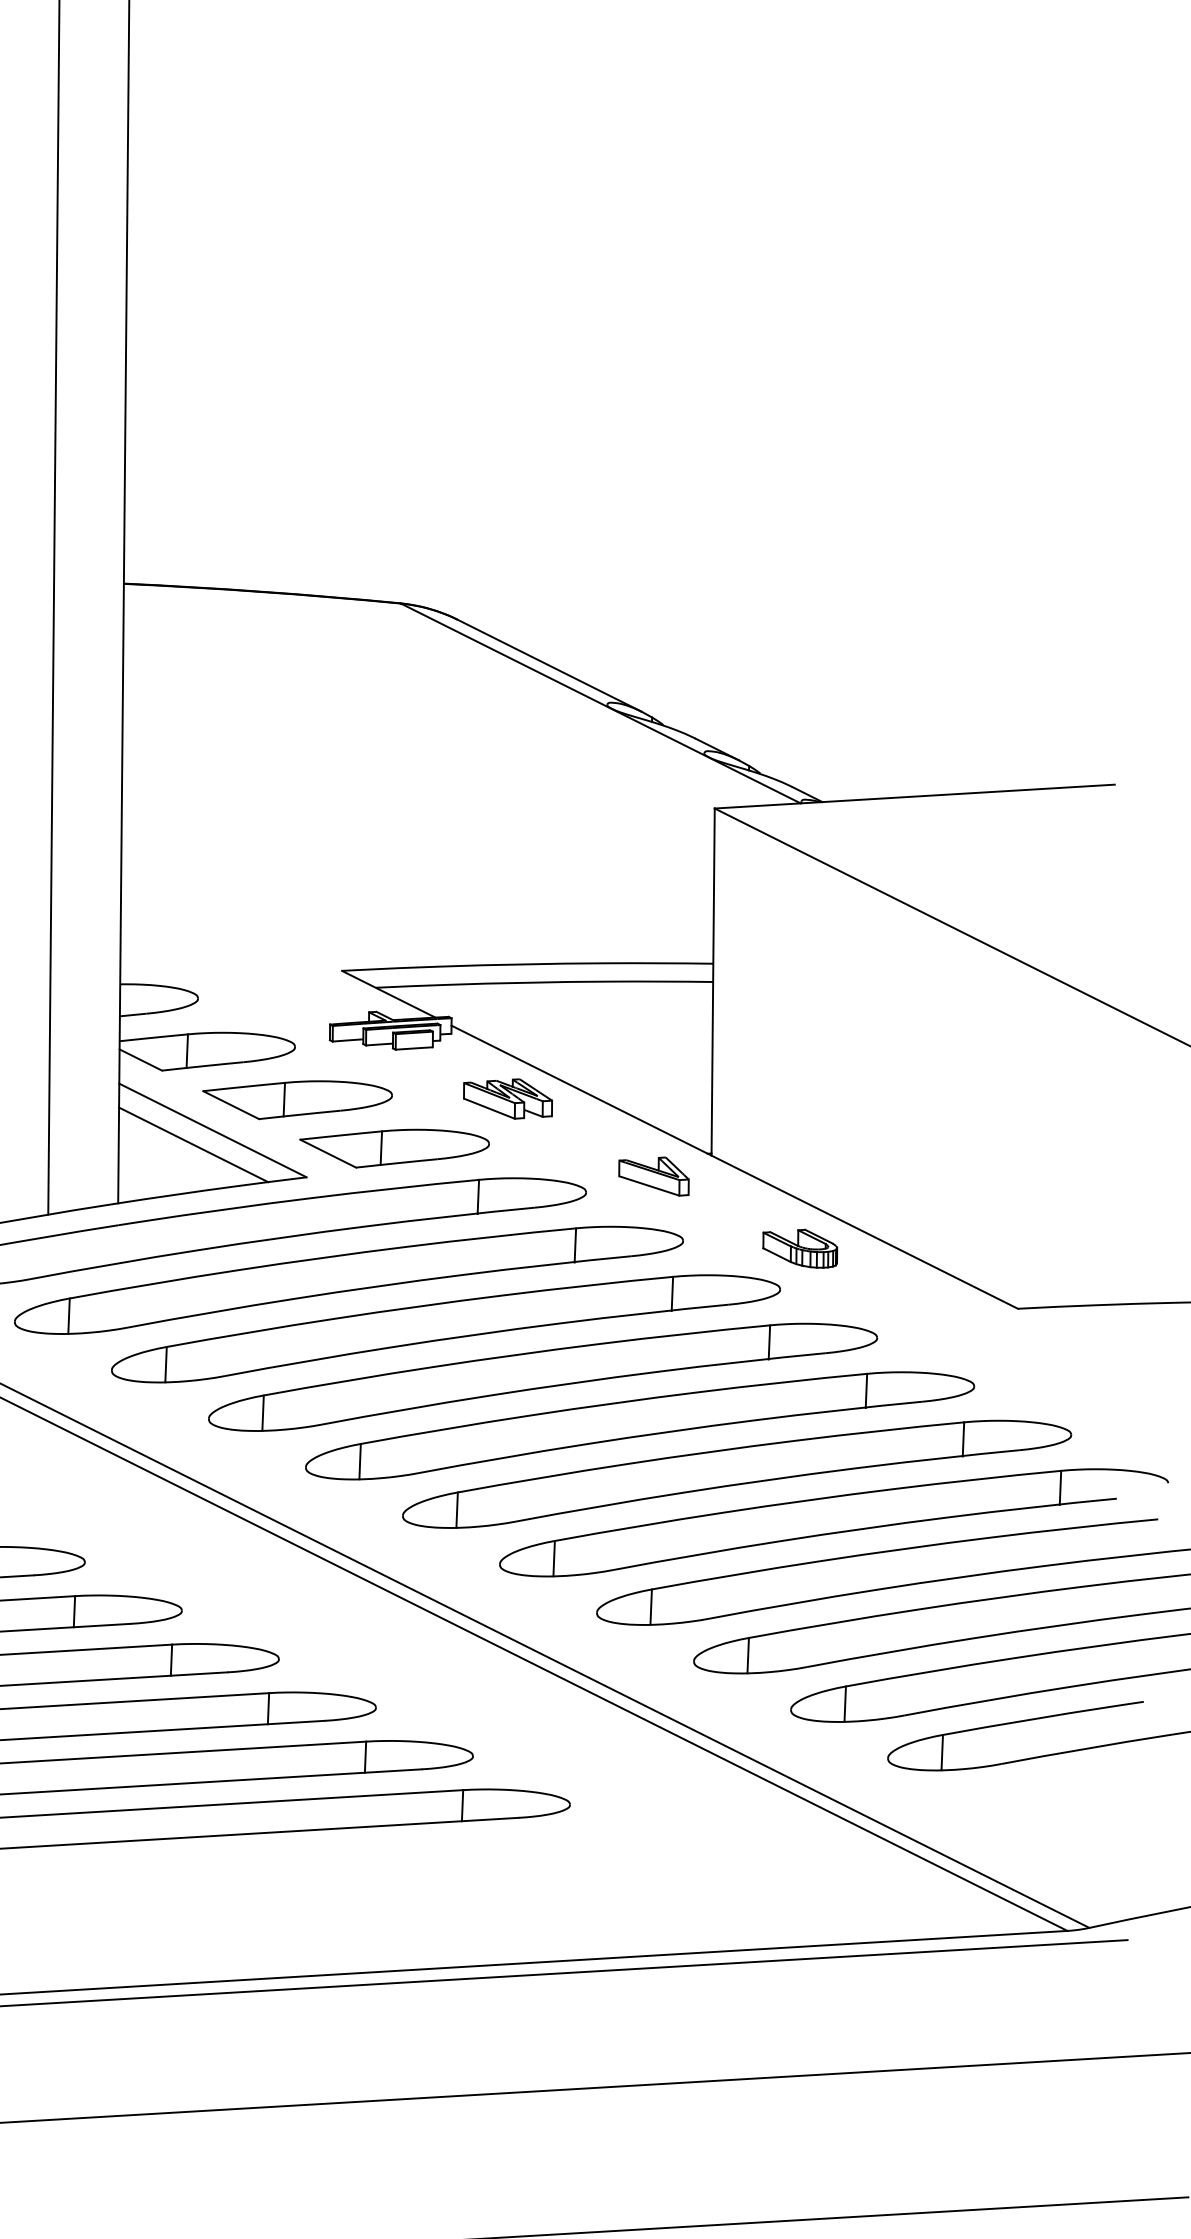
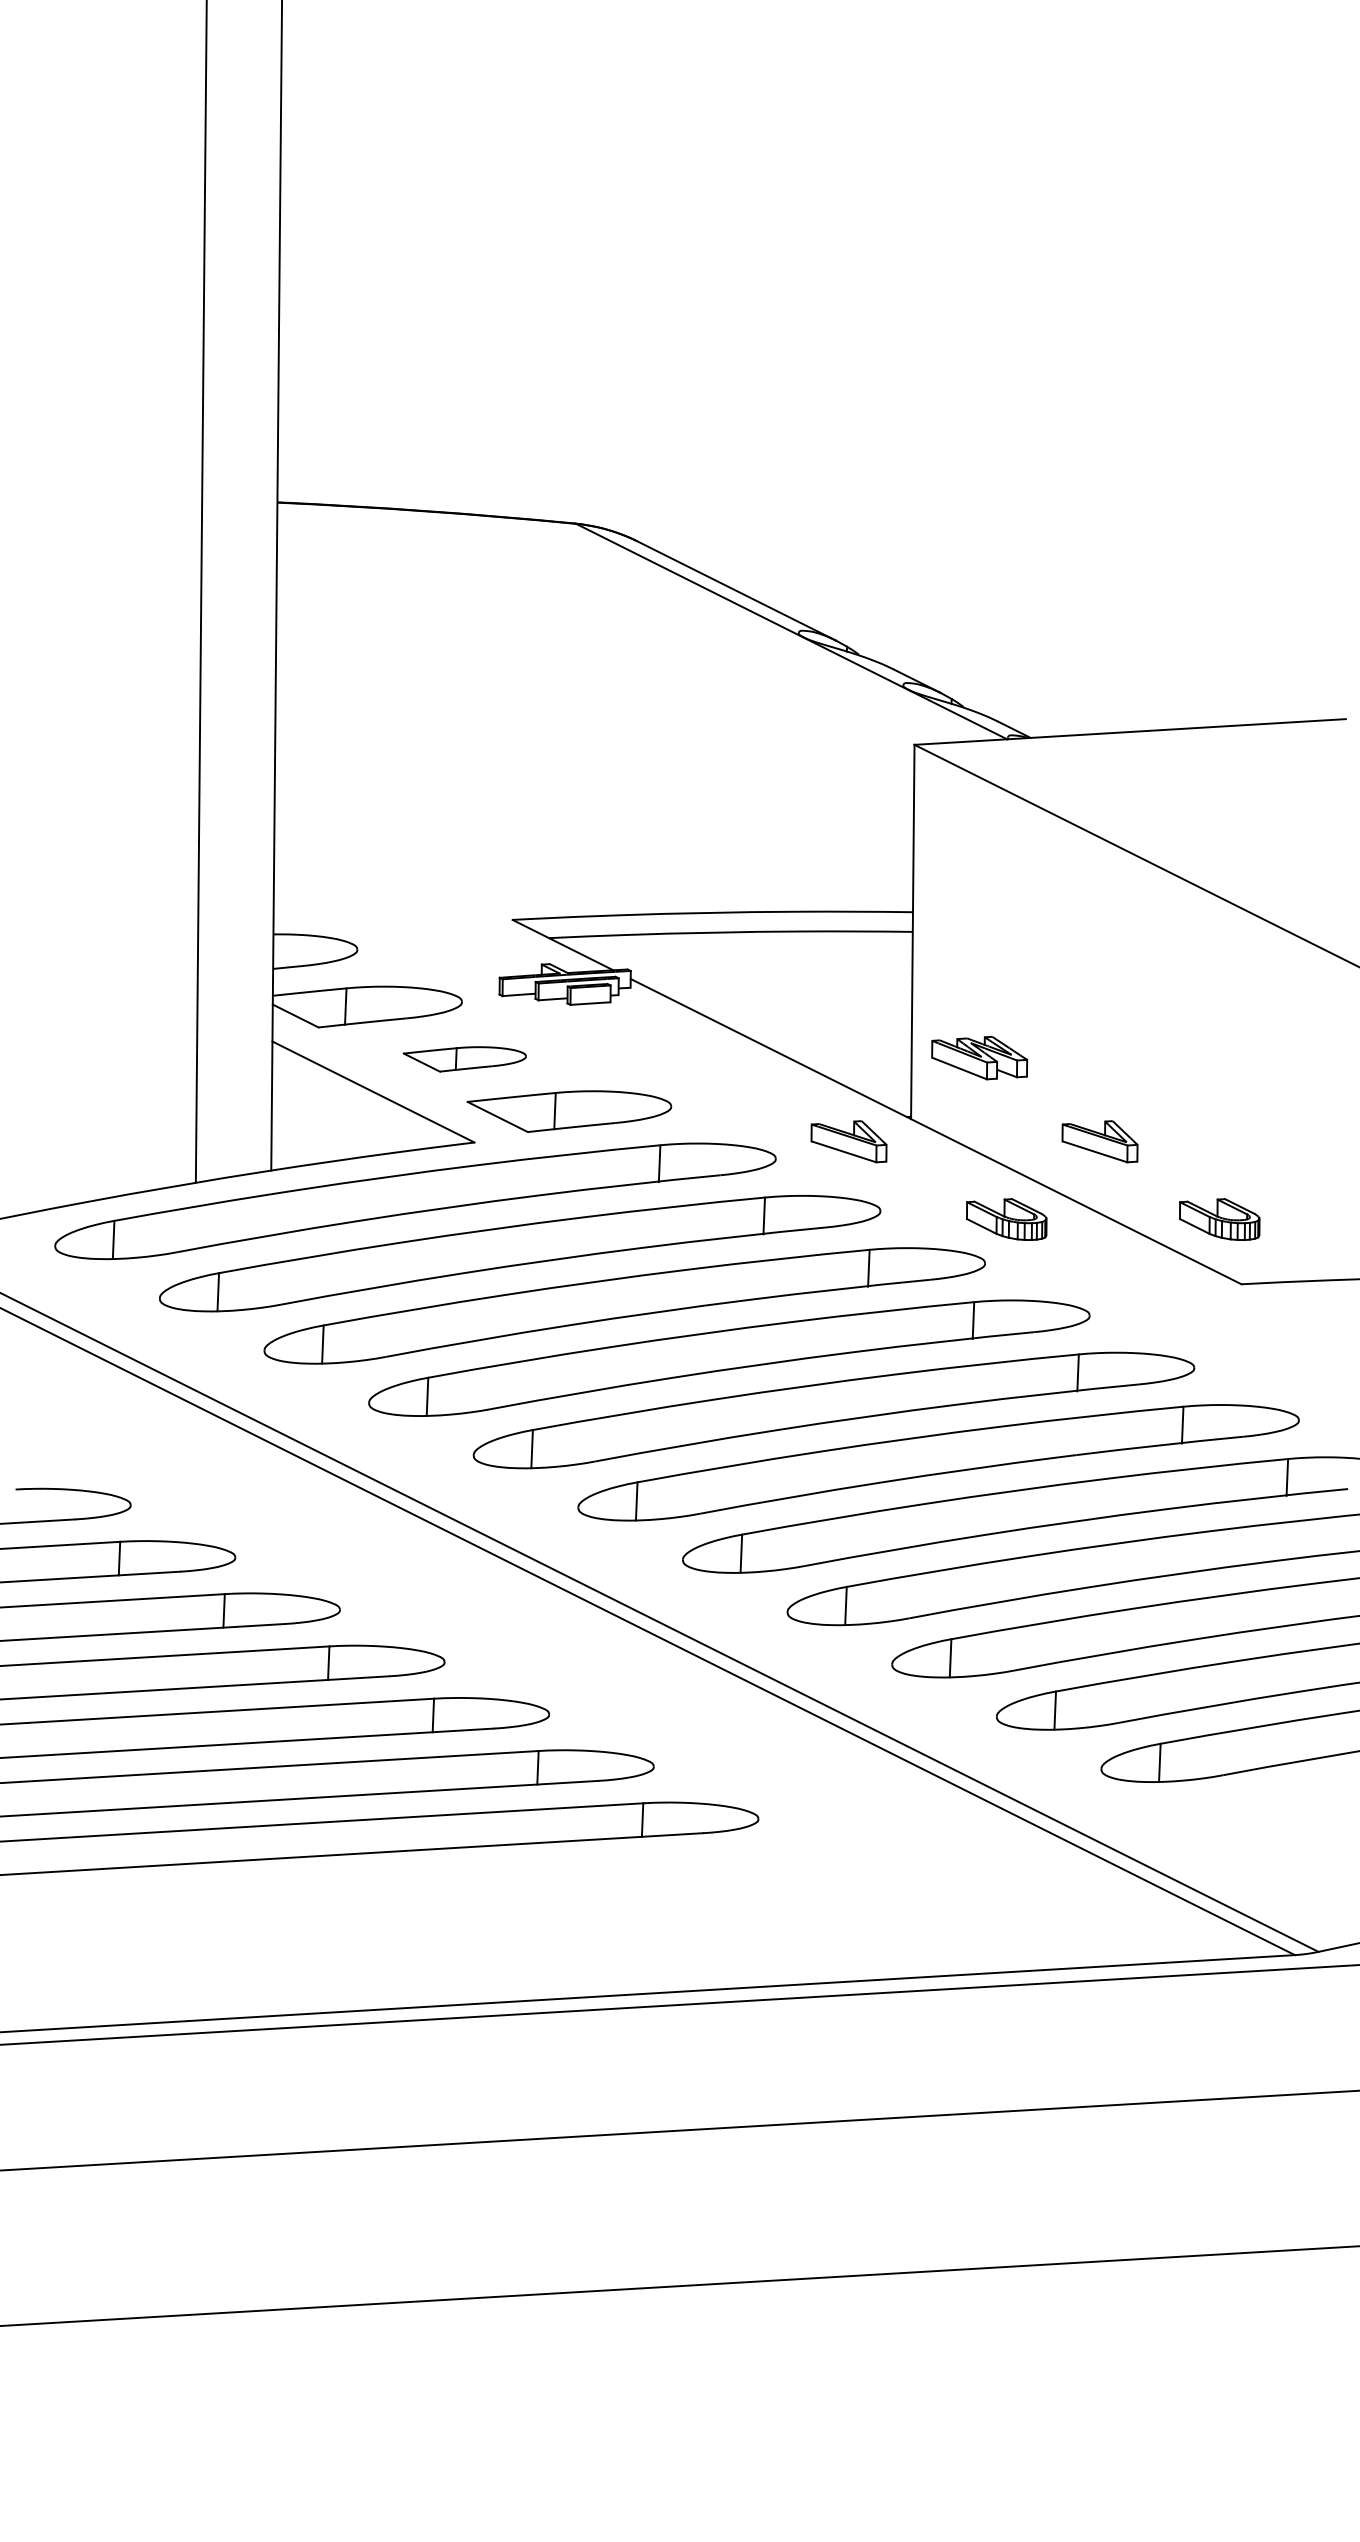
part: (507, 1099) -> (979, 1058), moved
part: (297, 1100) -> (464, 1059), size x0.6
line: (193, 1144) -> (352, 1107), removed
part: (886, 1176) -> (1099, 1141), added
part: (997, 1248) -> (1219, 1219), added

